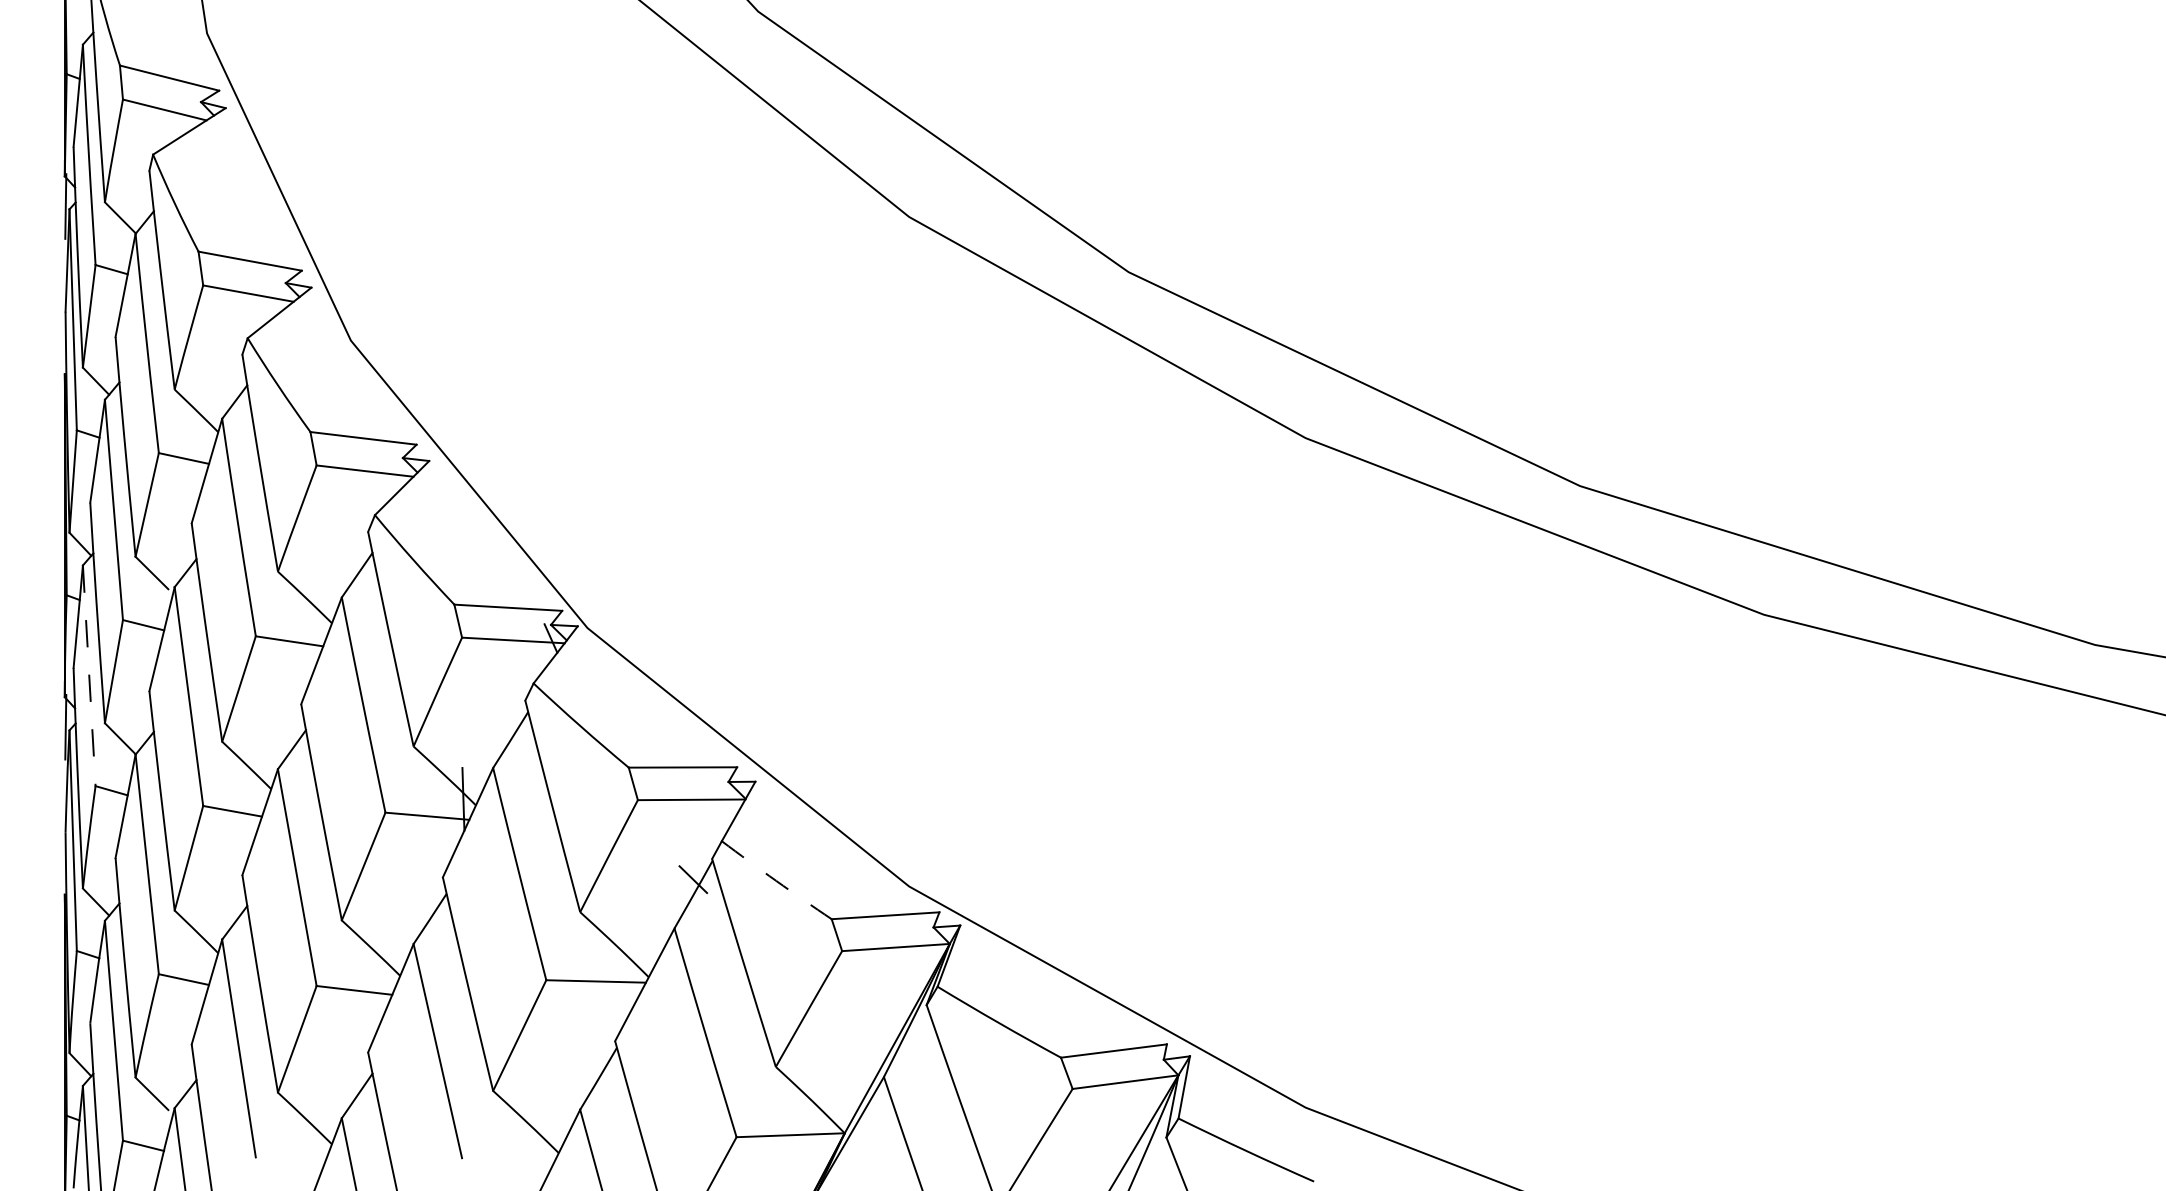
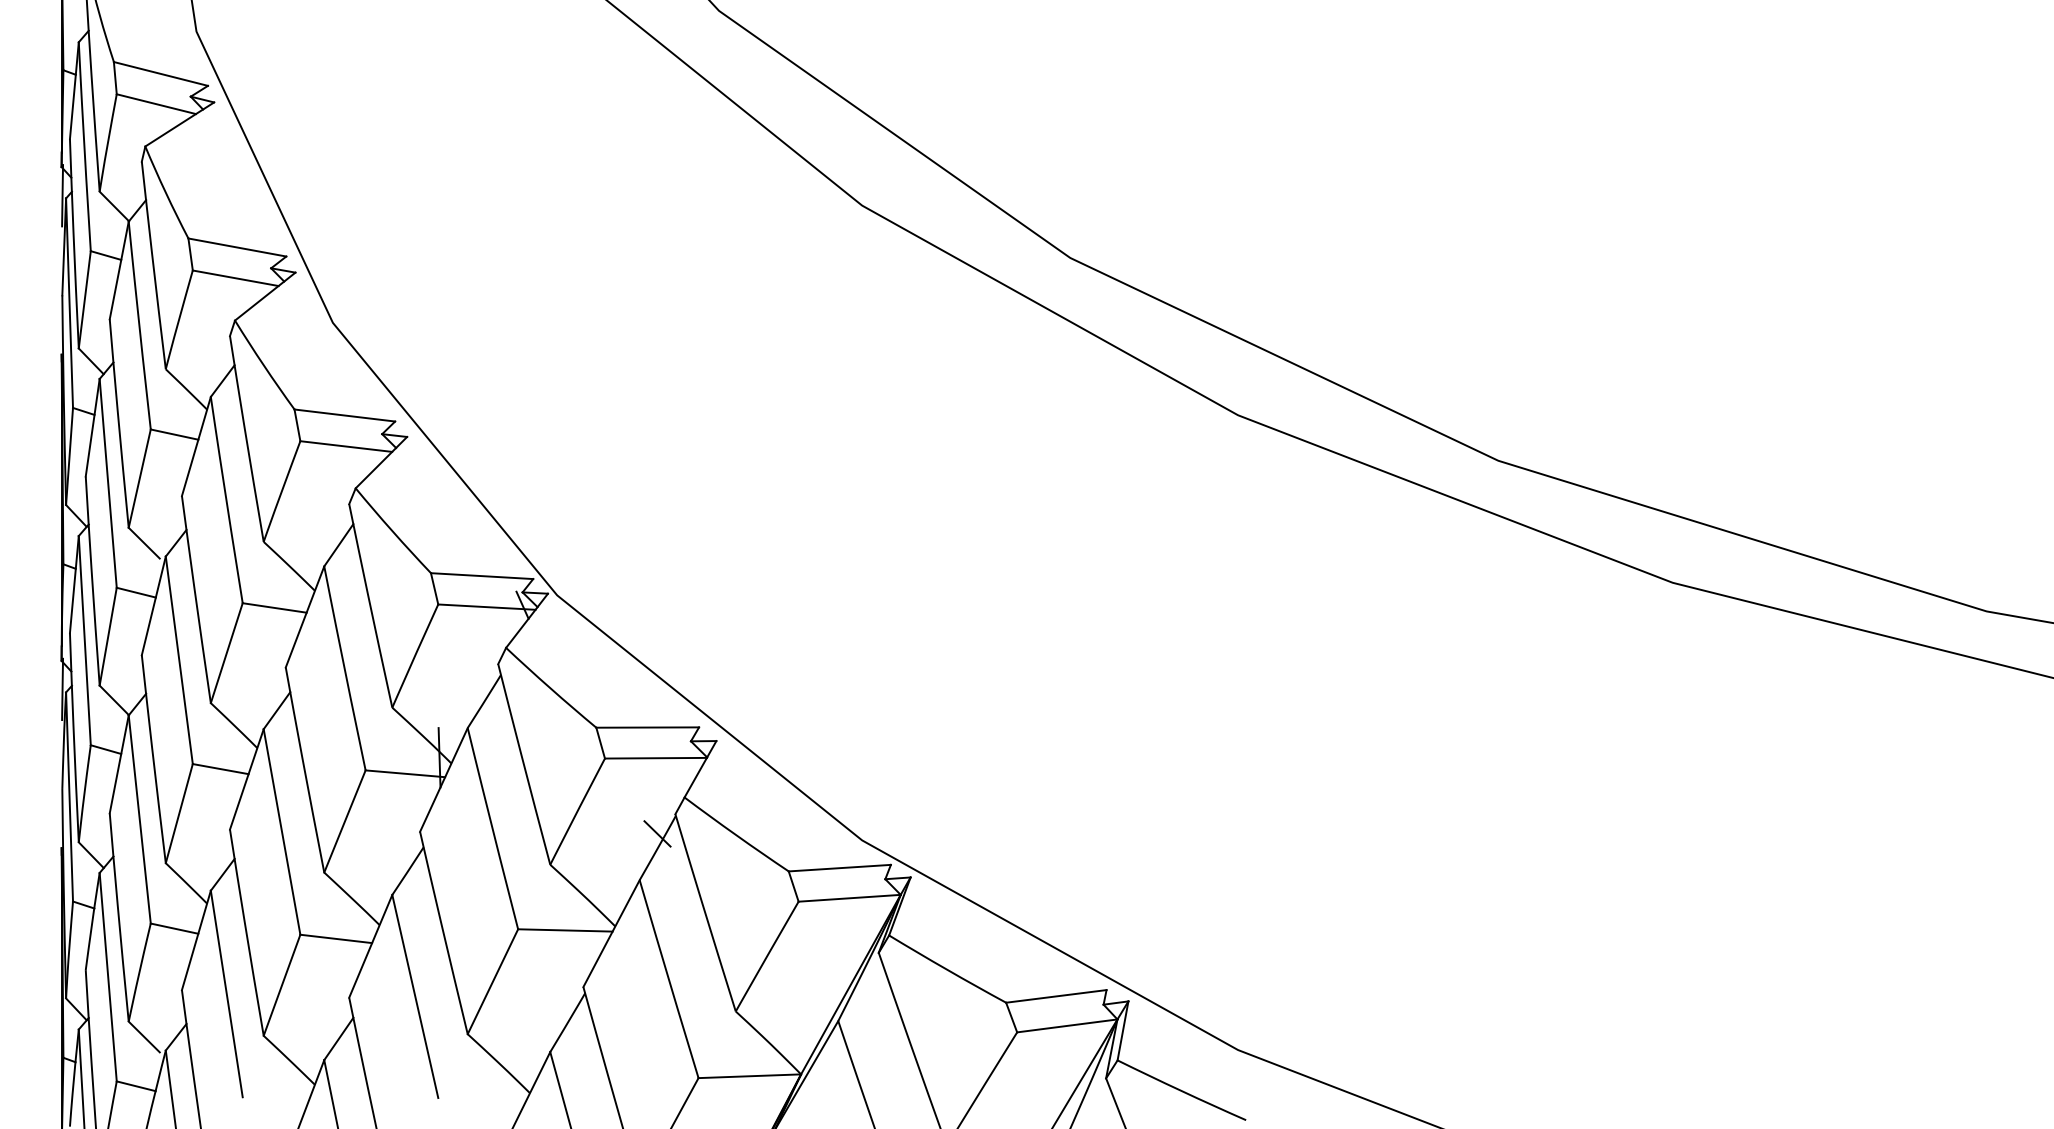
line: (88, 675) -> (84, 640), dashed -> solid
arc: (776, 881) -> (736, 835), dashed -> solid

